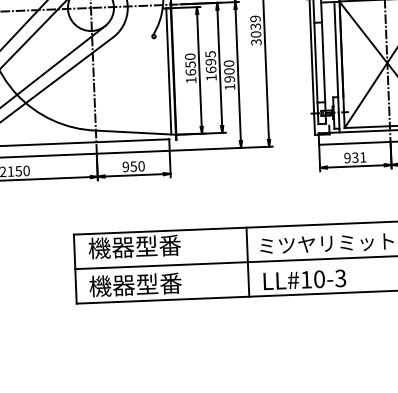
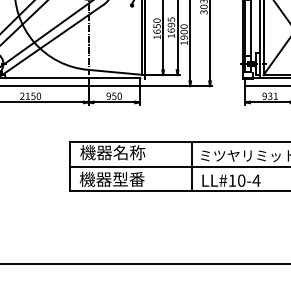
text: (158, 245) -> (129, 152), 機器型番 -> 機器名称
text: (340, 278) -> (256, 180), LL#10-3 -> LL#10-4

